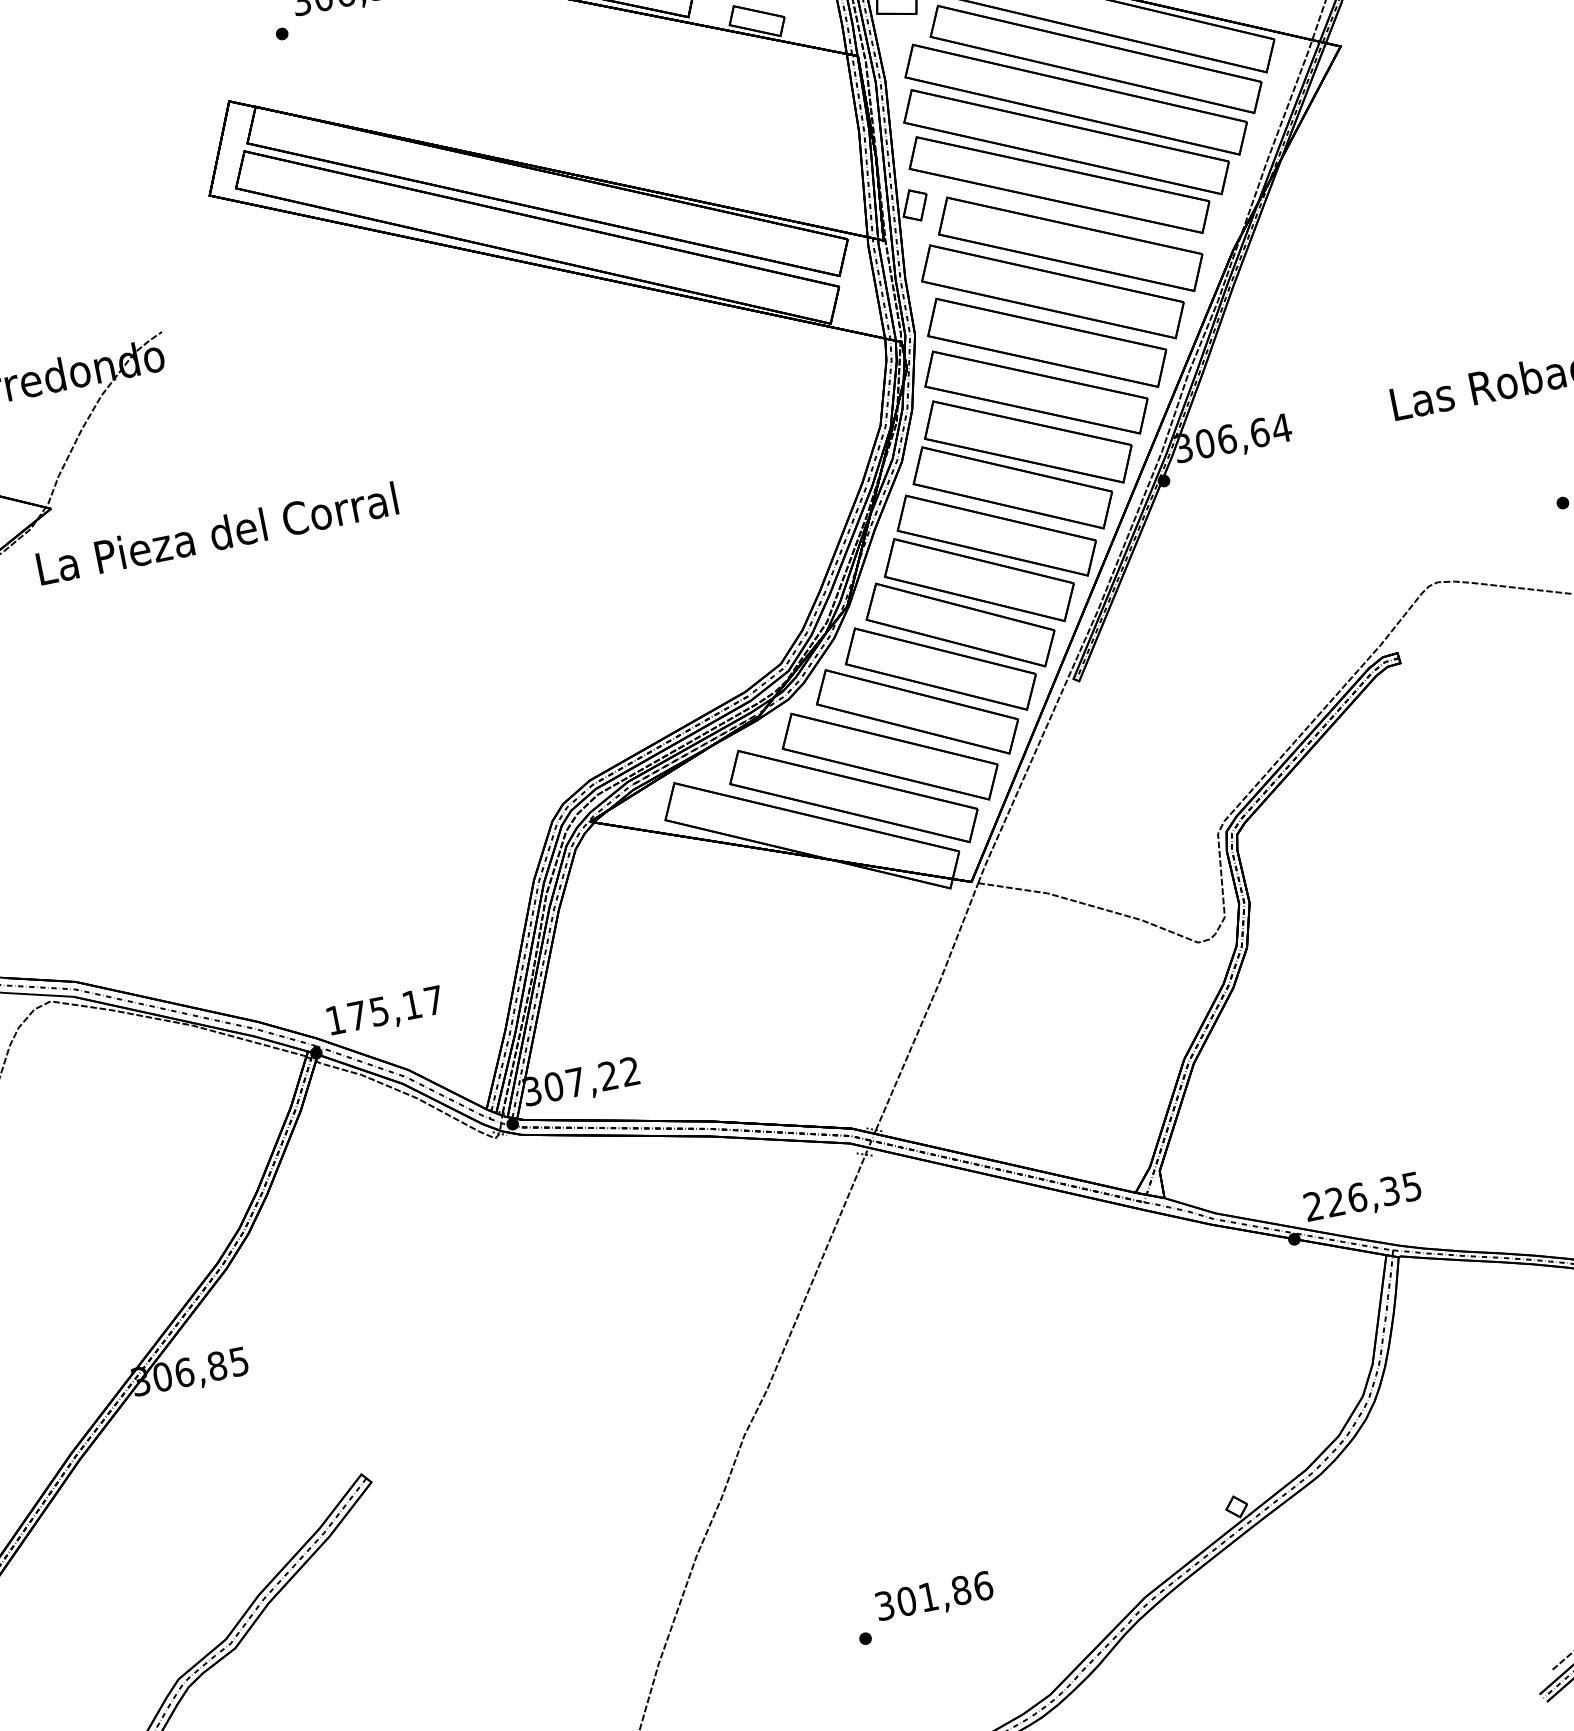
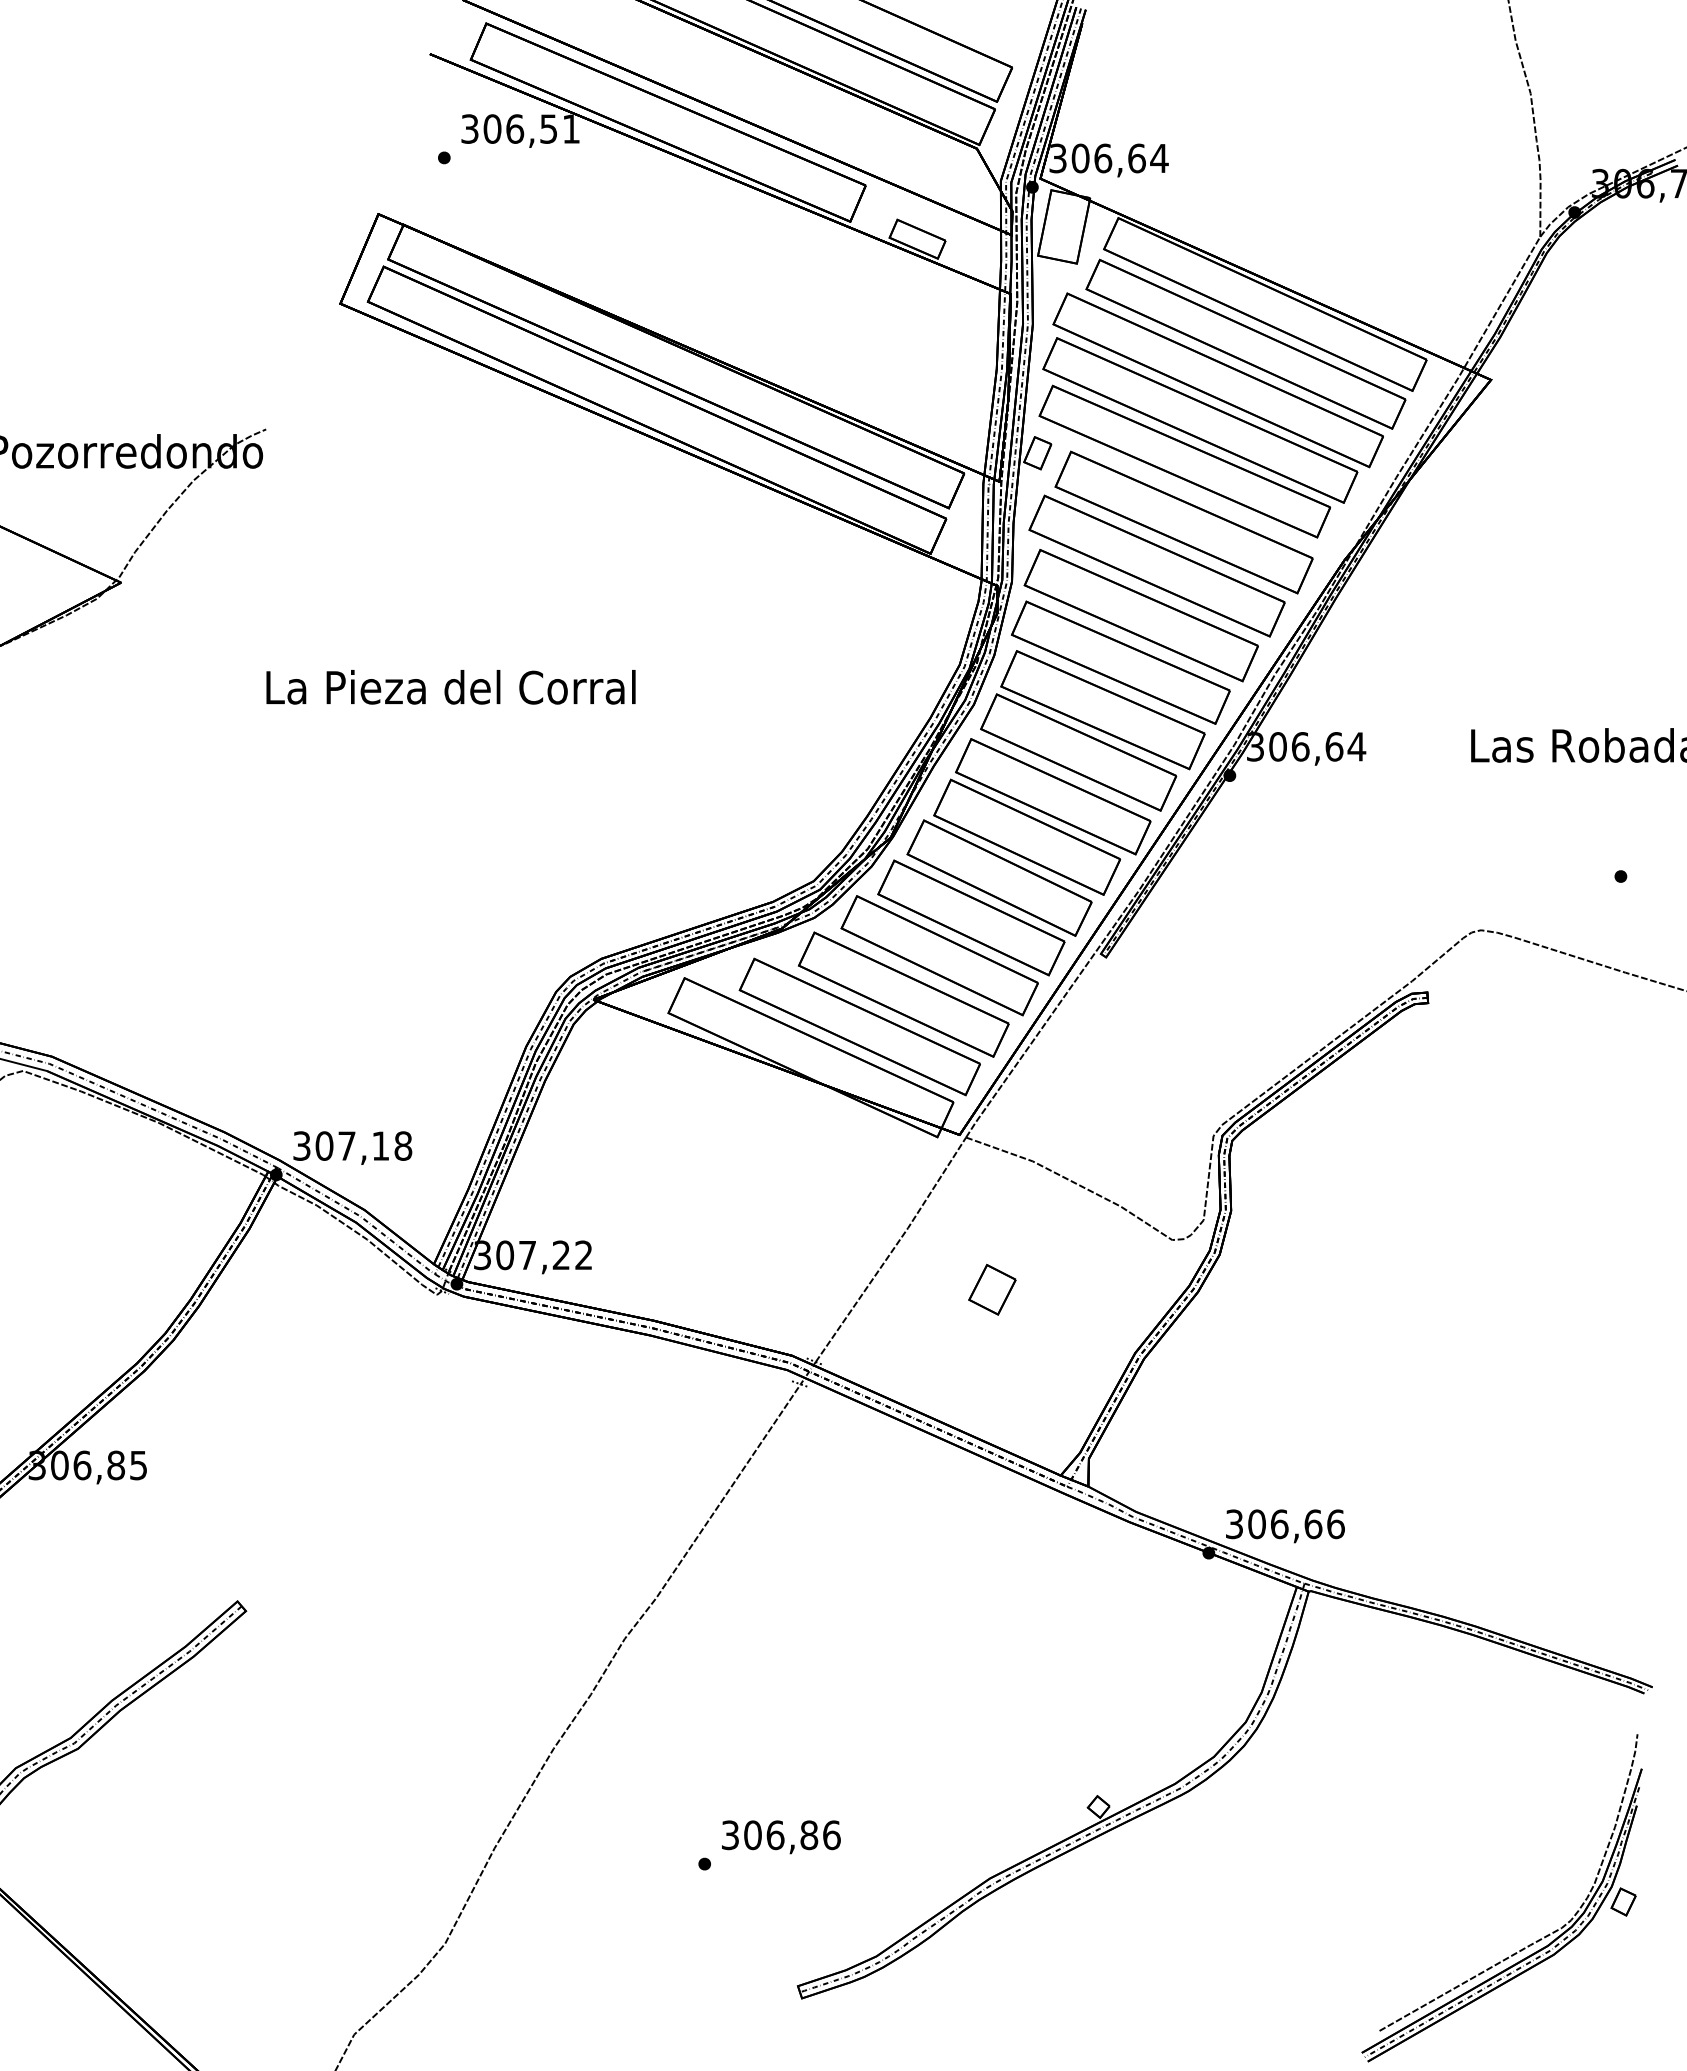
text: (216, 533) -> (450, 687), moved
text: (384, 1009) -> (352, 1145), 175,17 -> 307,18
part: (1033, 1025) -> (992, 1289), added
text: (1363, 1196) -> (1285, 1524), 226,35 -> 306,66
text: (928, 1597) -> (775, 1835), 301,86 -> 306,86

